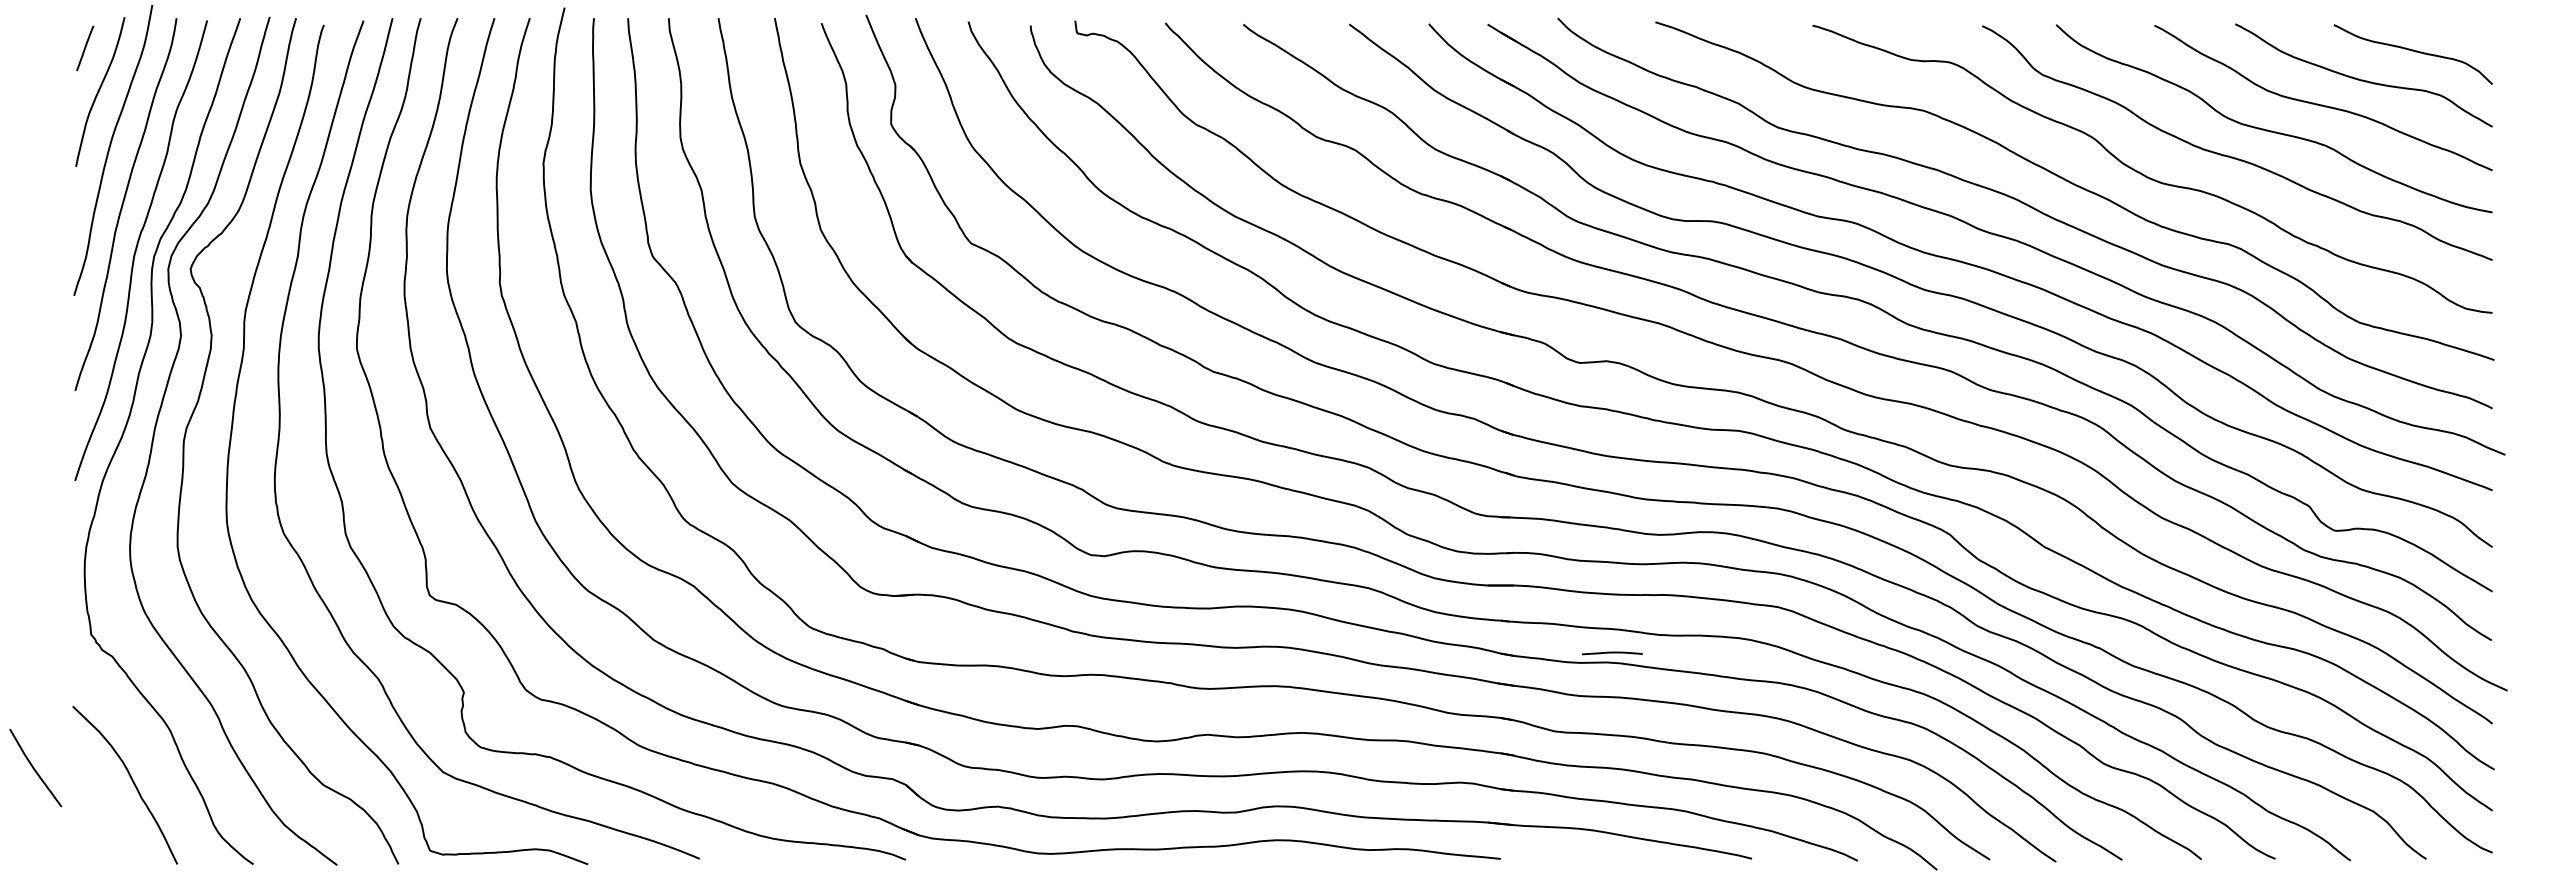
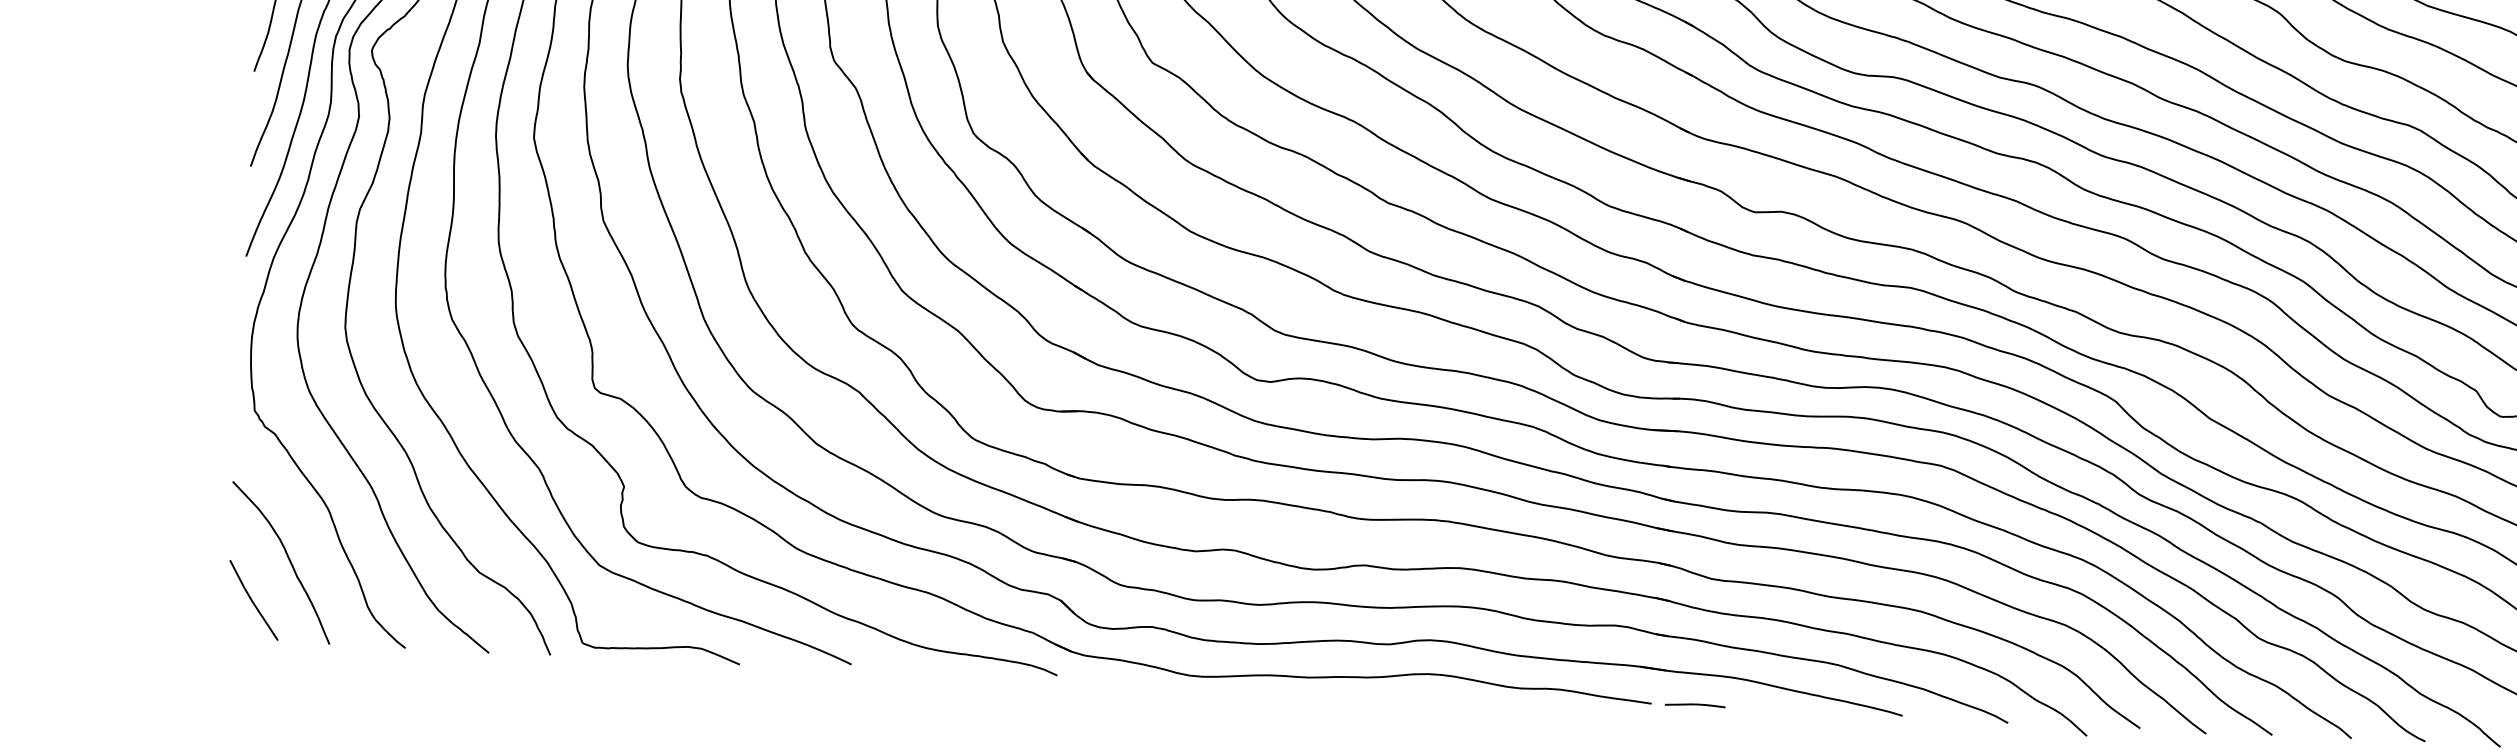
curve: (1612, 653) -> (1695, 705), moved
curve: (34, 767) -> (252, 599), moved

